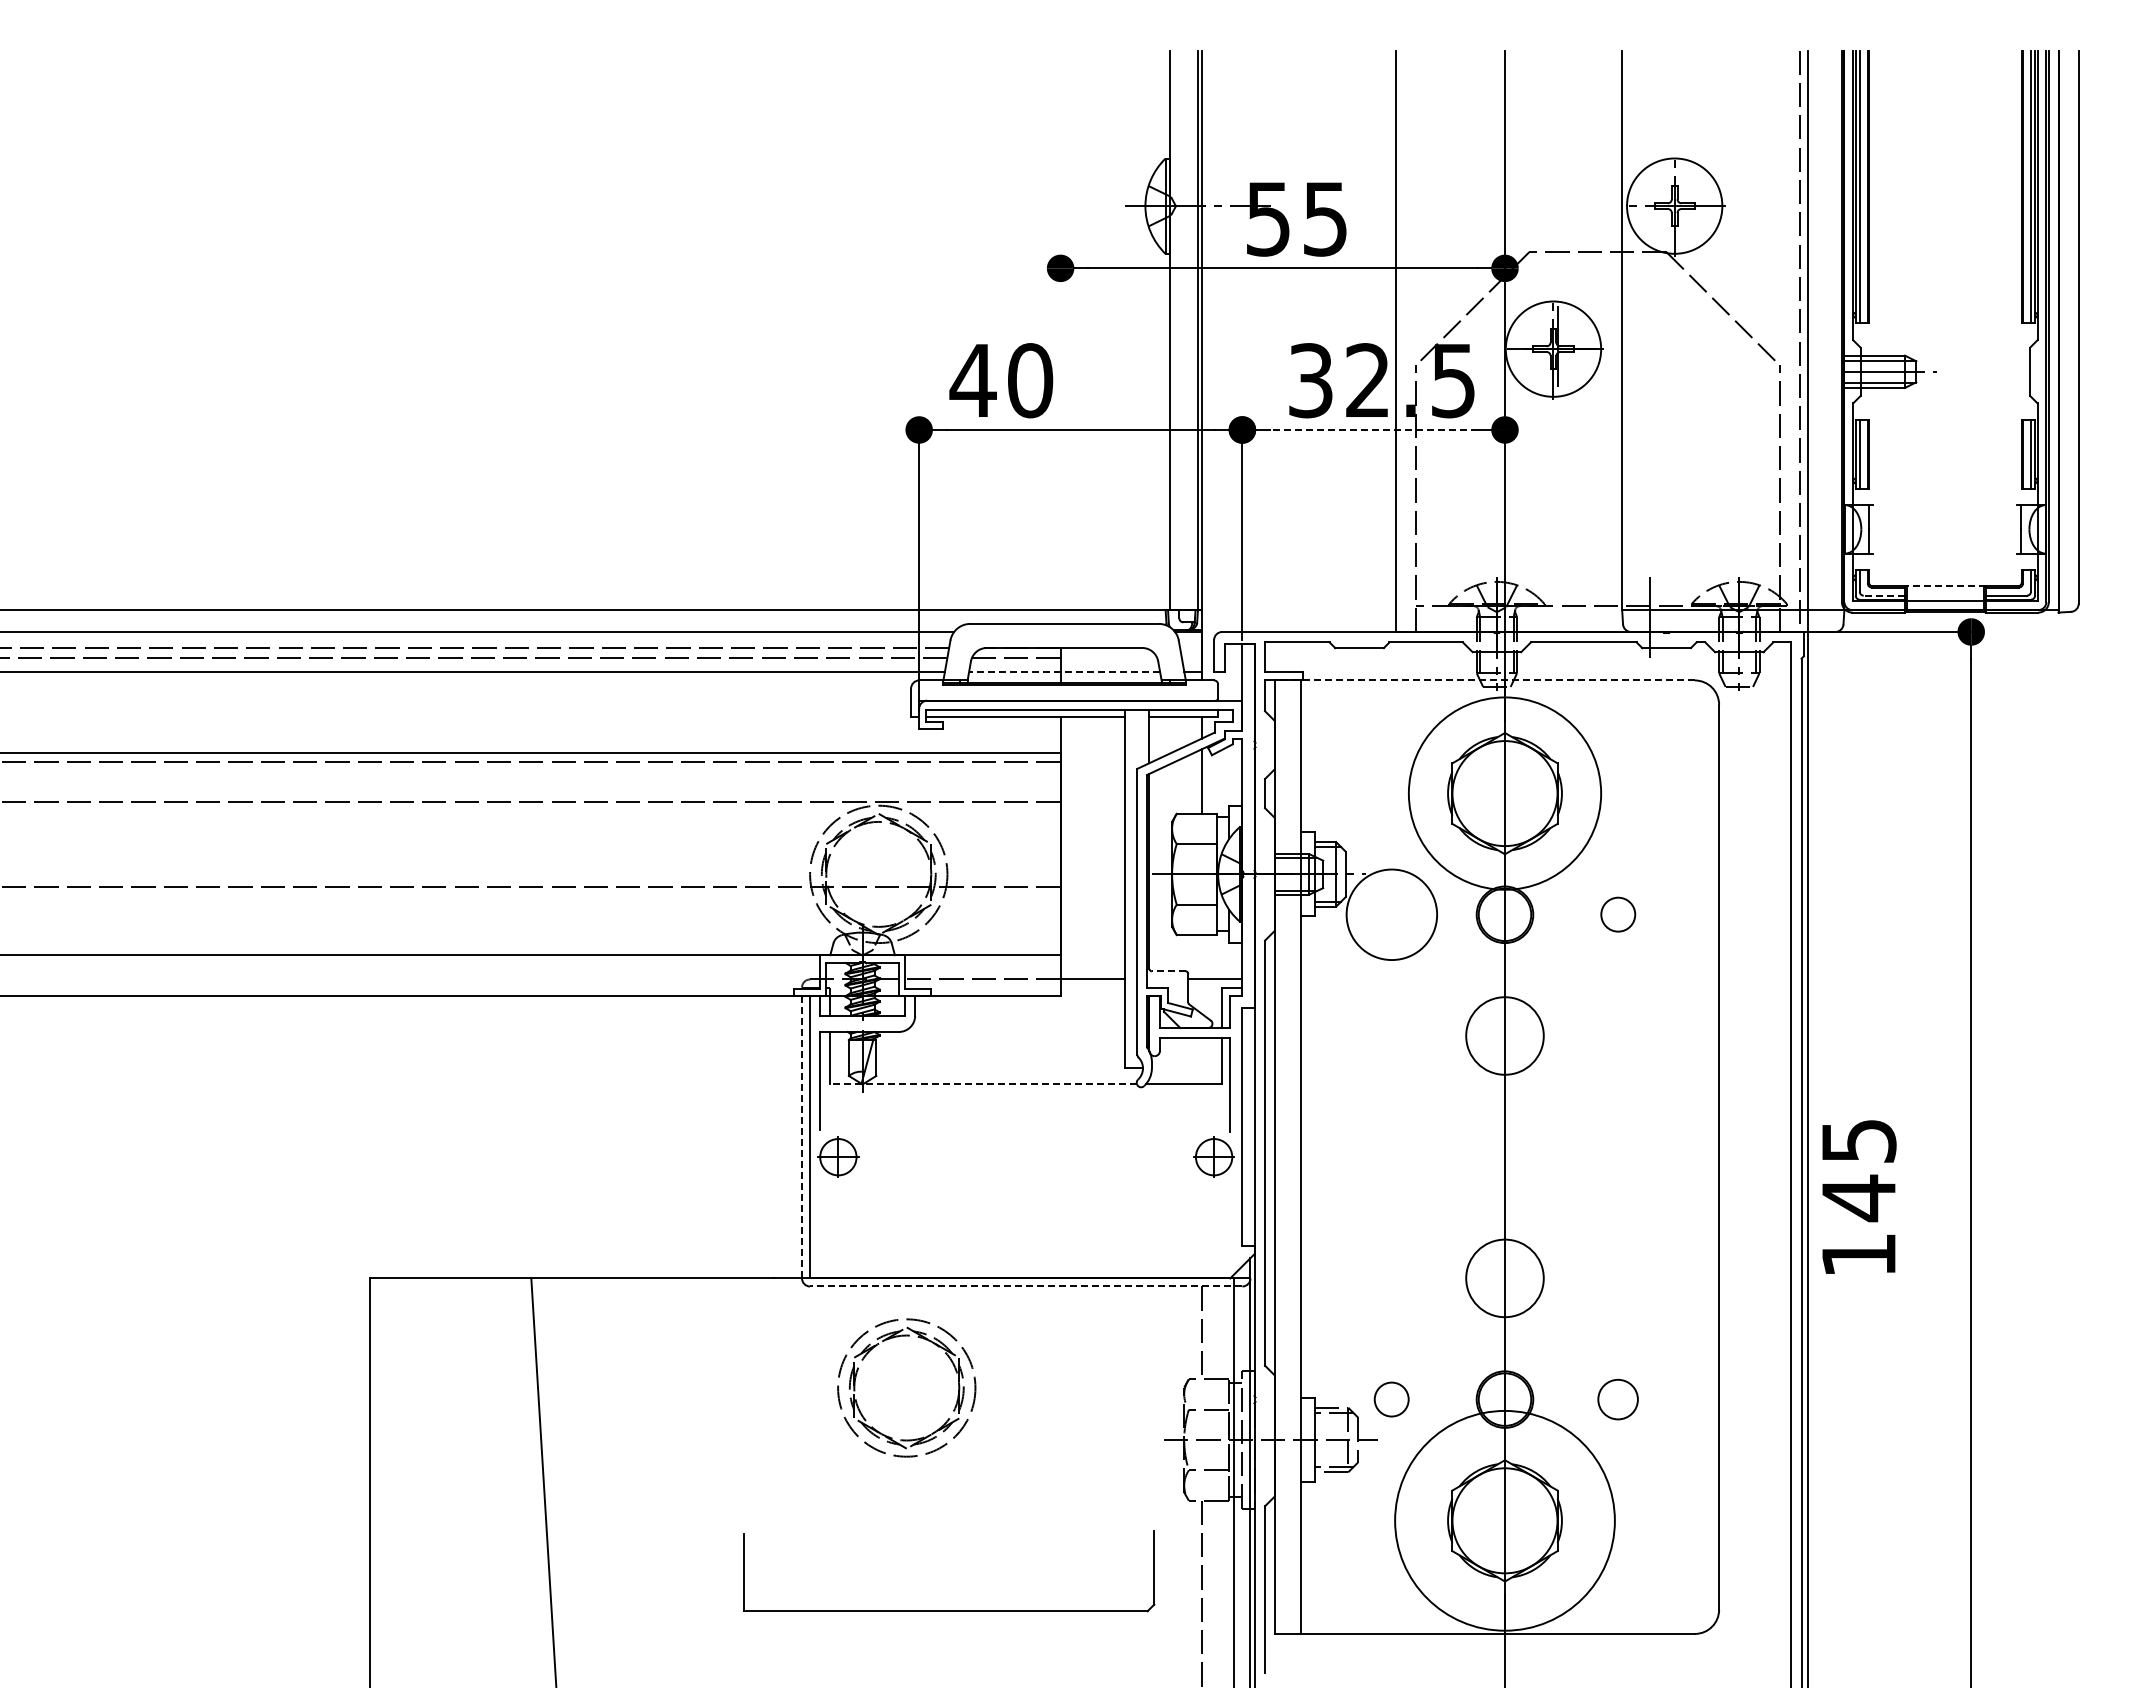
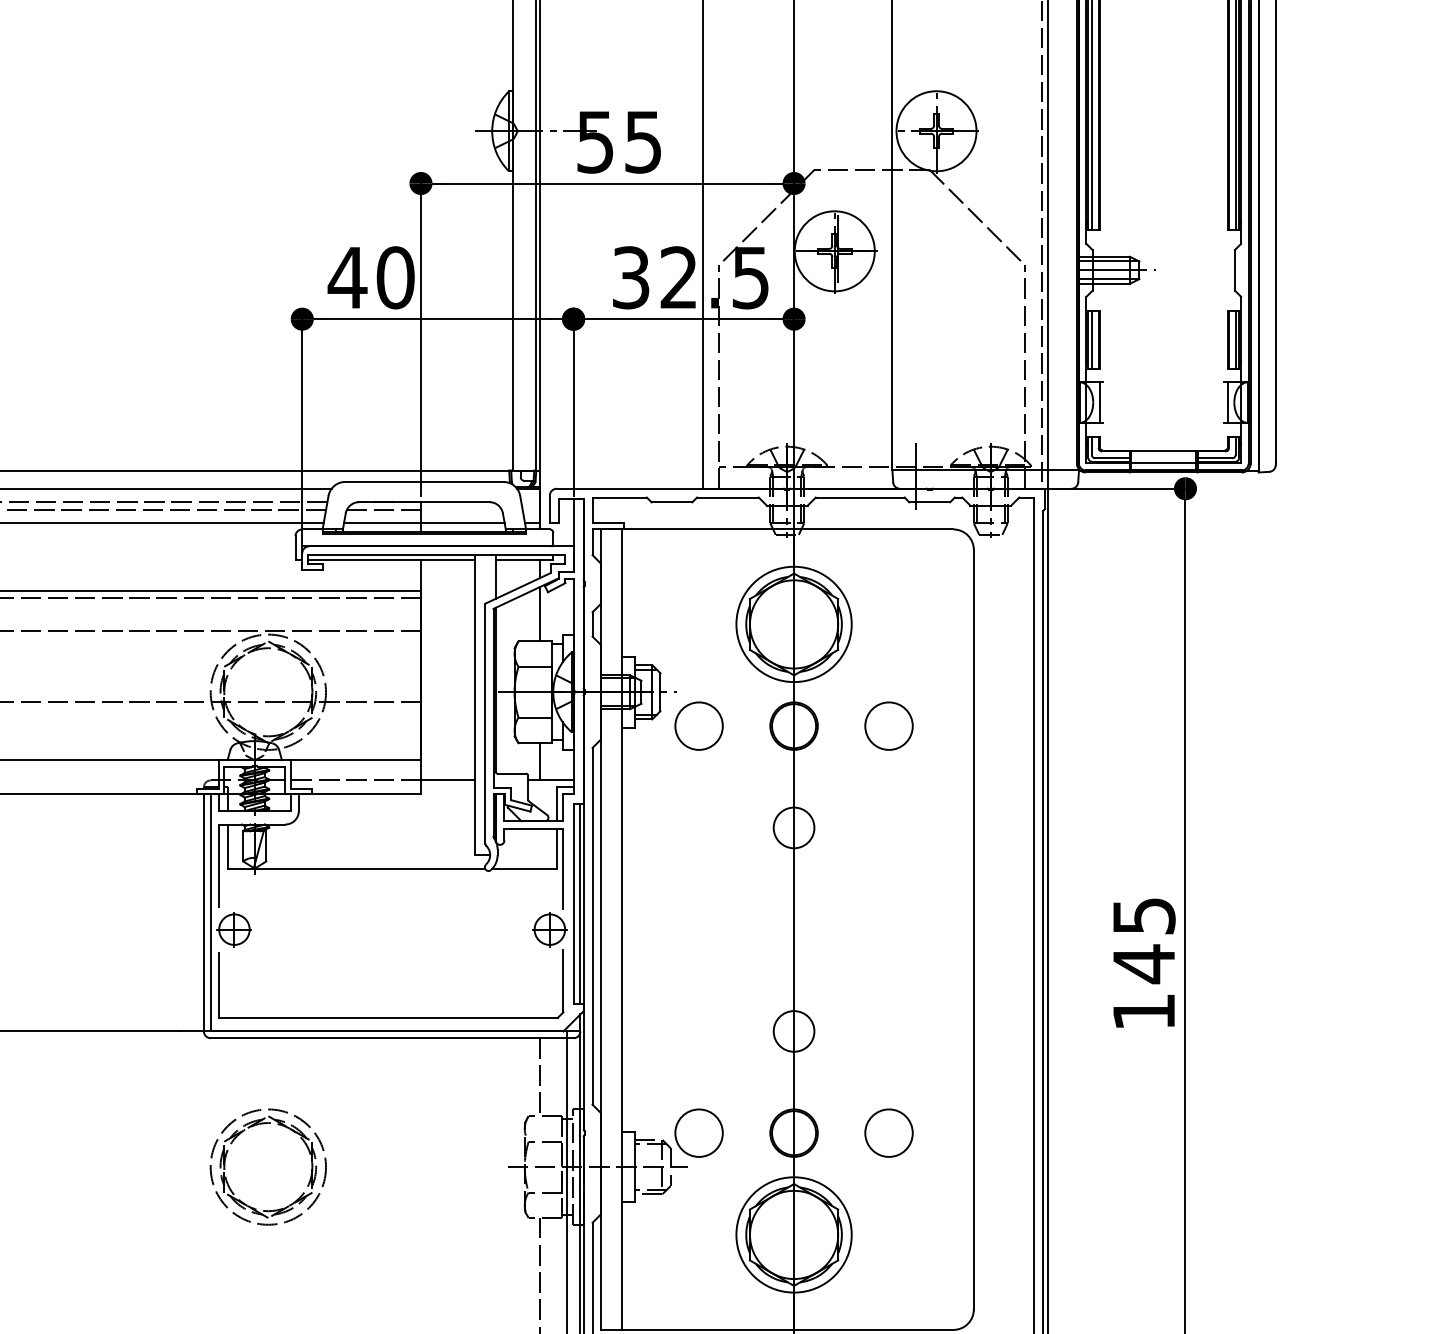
line: (1373, 429) -> (683, 318), dashed -> solid
line: (1060, 450) -> (420, 336), added
line: (1944, 586) -> (1163, 450), dashed -> solid
line: (1884, 595) -> (1112, 458), dashed -> solid
line: (1064, 672) -> (424, 522), dashed -> solid
line: (1484, 680) -> (776, 529), dashed -> solid
circle: (1504, 793) -> (793, 624), size x0.71
circle: (1391, 914) -> (698, 725), size x0.62
circle: (1618, 914) -> (889, 725), size x1.67
line: (1201, 957) -> (539, 762), added
line: (1168, 971) -> (511, 773), dashed -> solid
circle: (1504, 1035) -> (793, 827), size x0.62
line: (983, 1084) -> (356, 868), dashed -> solid
line: (1250, 1126) -> (580, 903), added
line: (802, 1137) -> (204, 913), dashed -> solid
text: (1859, 1196) -> (1144, 962), moved
circle: (1504, 1278) -> (793, 1031), size x0.62
line: (1025, 1286) -> (391, 1038), dashed -> solid
part: (890, 1339) -> (254, 1126), moved
circle: (1391, 1399) -> (698, 1133), size x1.67
circle: (1617, 1399) -> (888, 1133), size x1.43
circle: (1504, 1520) -> (793, 1234), size x0.62
part: (949, 1610) -> (391, 1017), moved

